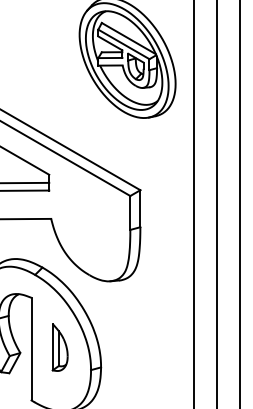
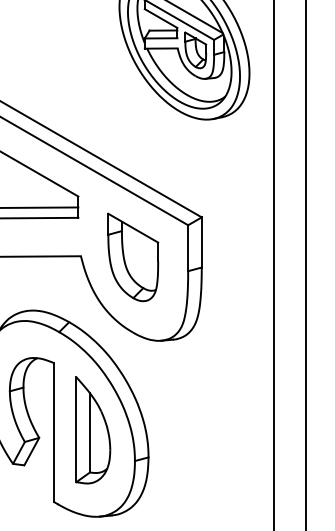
part: (89, 219) -> (132, 257), added
part: (59, 347) -> (92, 430), size x1.67

